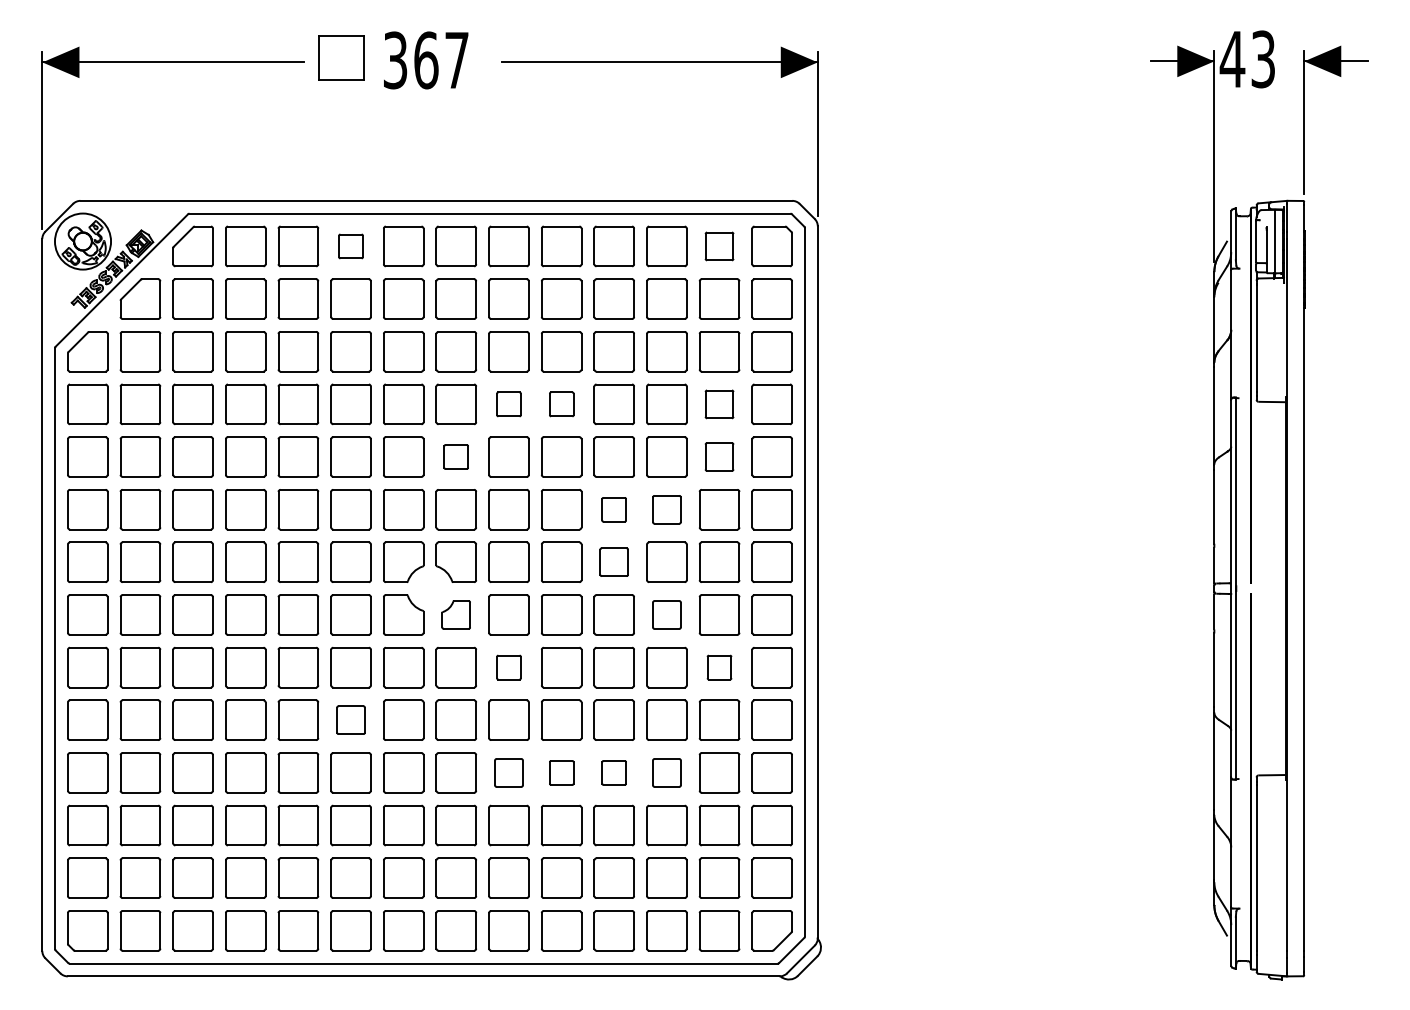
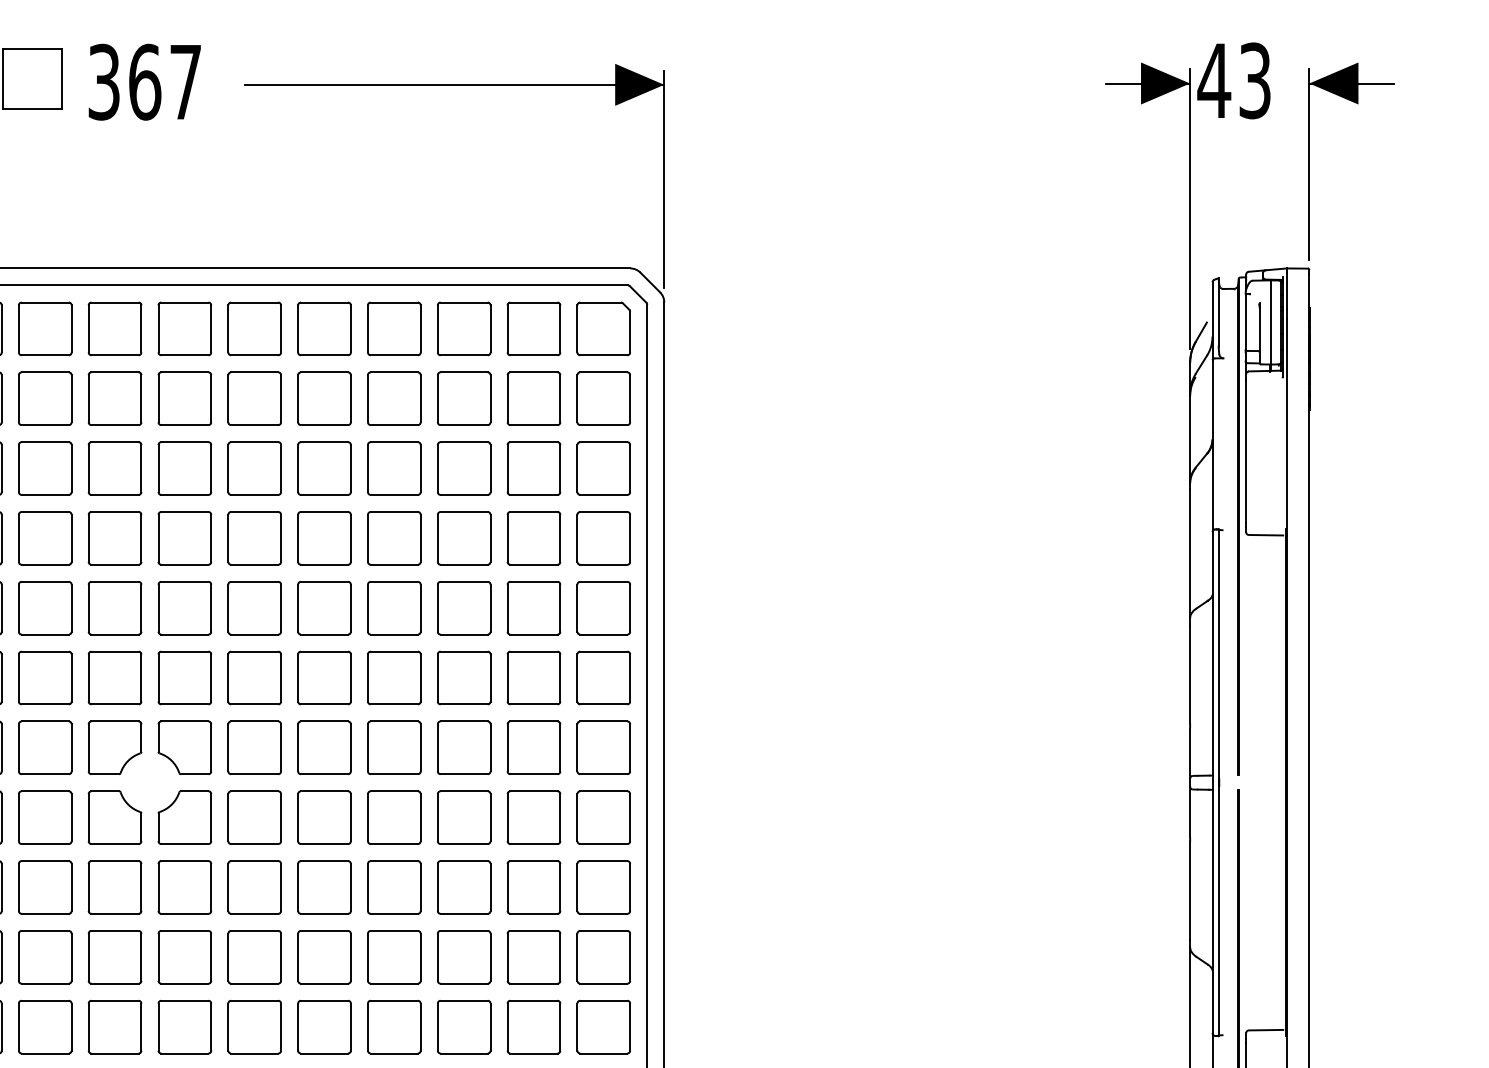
part: (350, 246) -> (44, 328), size x1.67
part: (719, 246) -> (533, 328), size x1.43
part: (508, 404) -> (254, 538), size x1.67
part: (561, 404) -> (324, 538), size x1.67
part: (719, 404) -> (533, 538), size x1.43
part: (455, 456) -> (183, 607), size x1.67
part: (719, 456) -> (533, 607), size x1.43
part: (613, 509) -> (393, 677), size x1.67
part: (666, 509) -> (463, 677), size x1.43
part: (613, 561) -> (393, 746), size x1.43
part: (455, 614) -> (183, 817), size x1.43
part: (666, 614) -> (463, 817), size x1.43
part: (508, 667) -> (254, 887), size x1.67
part: (719, 667) -> (533, 887), size x1.67
part: (350, 719) -> (44, 956), size x1.43
part: (508, 772) -> (254, 1026), size x1.43
part: (561, 772) -> (324, 1026), size x1.67
part: (613, 772) -> (393, 1026), size x1.67
part: (666, 772) -> (463, 1026), size x1.43

